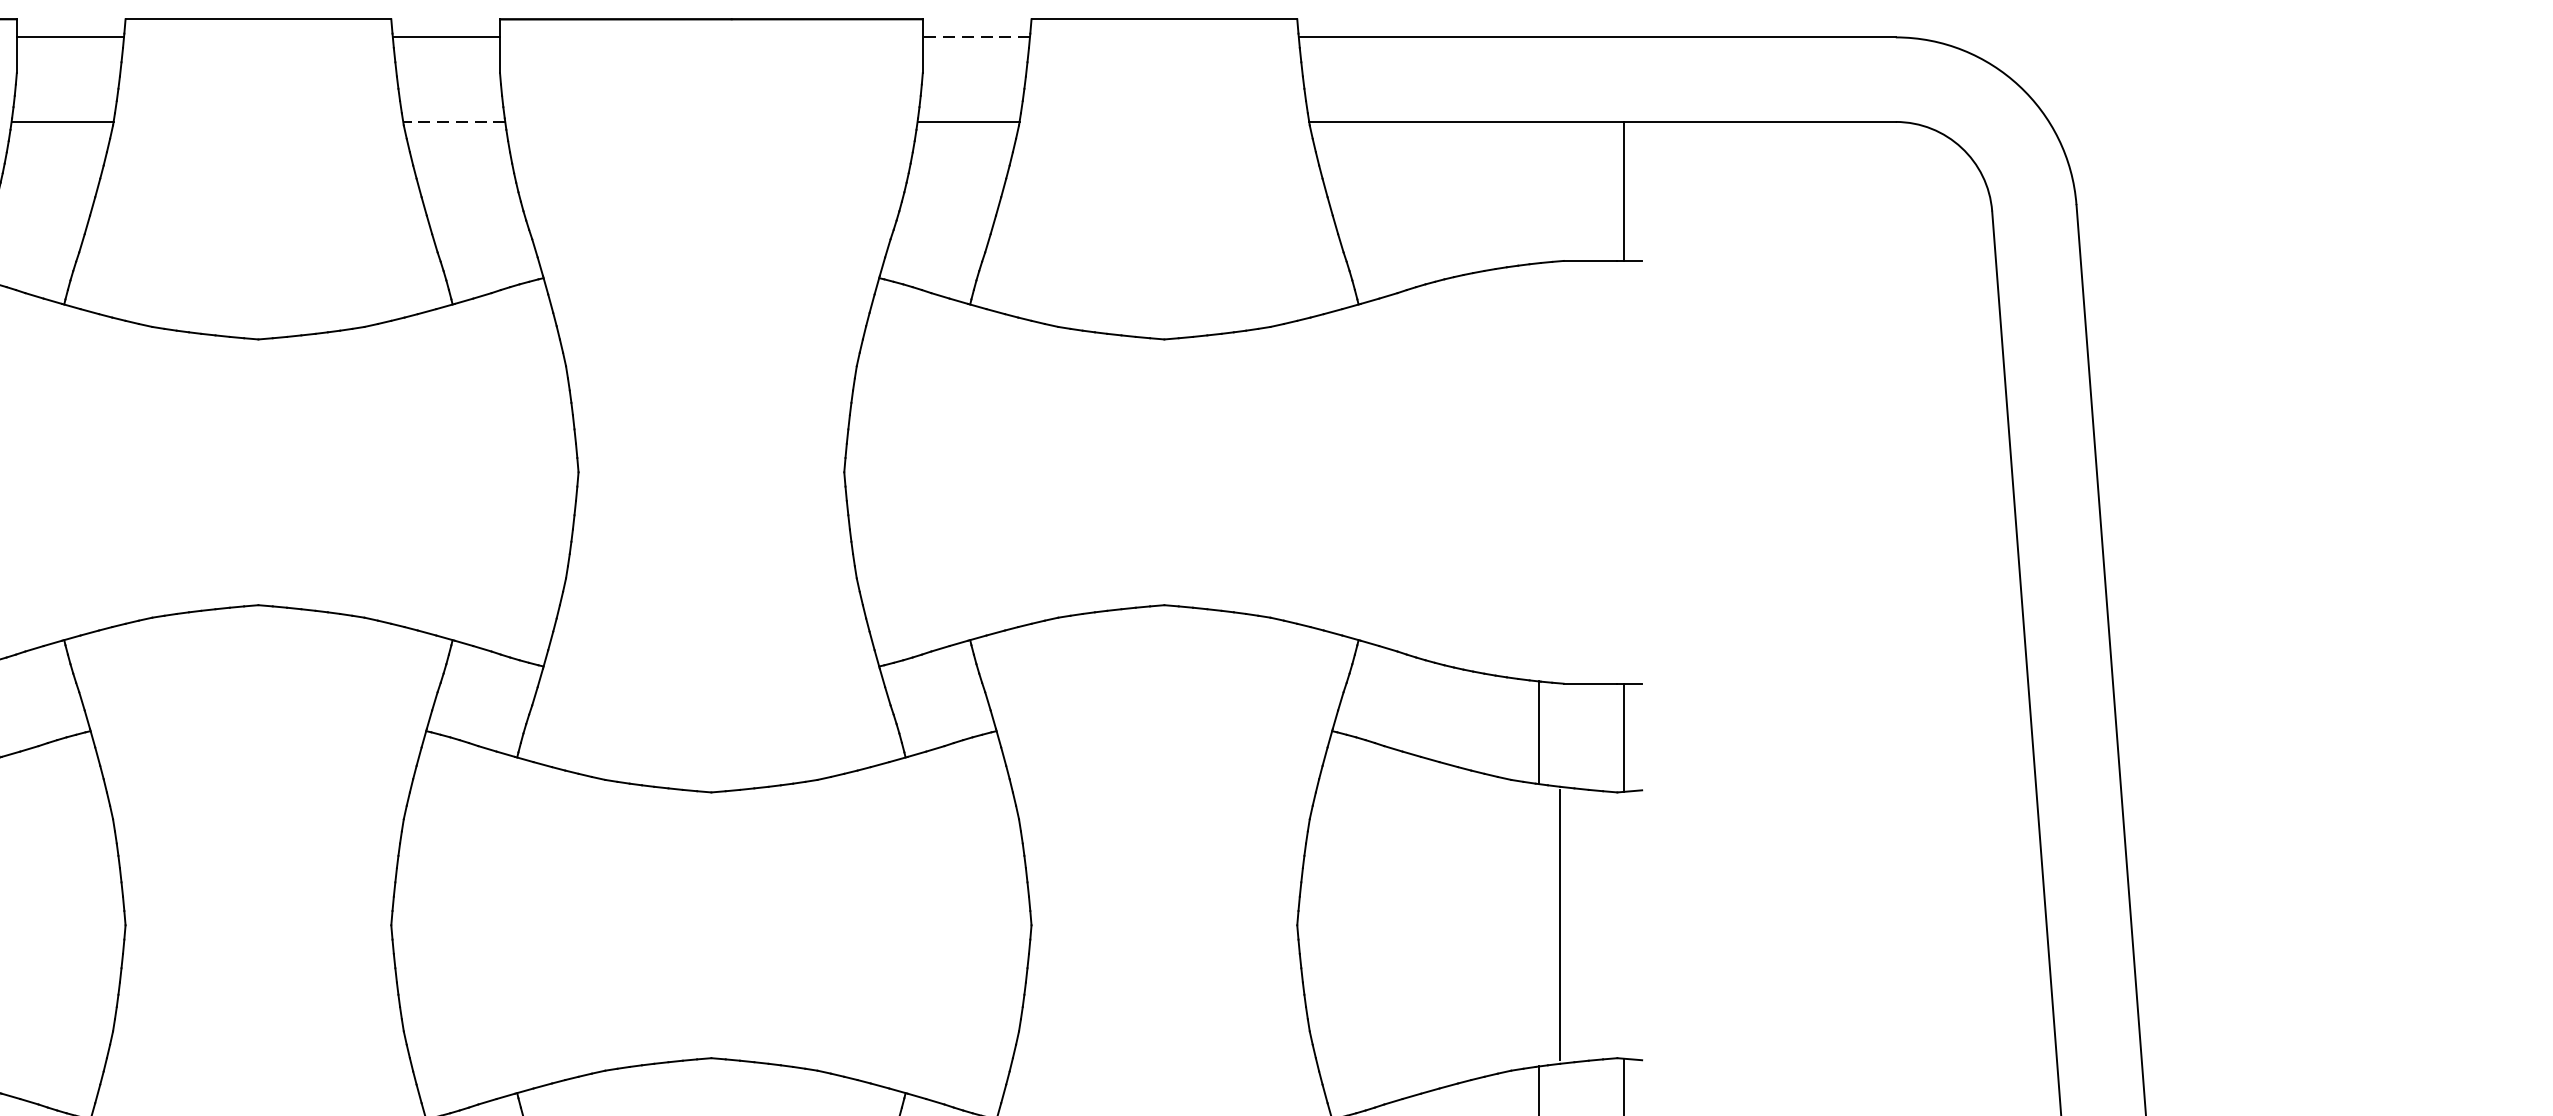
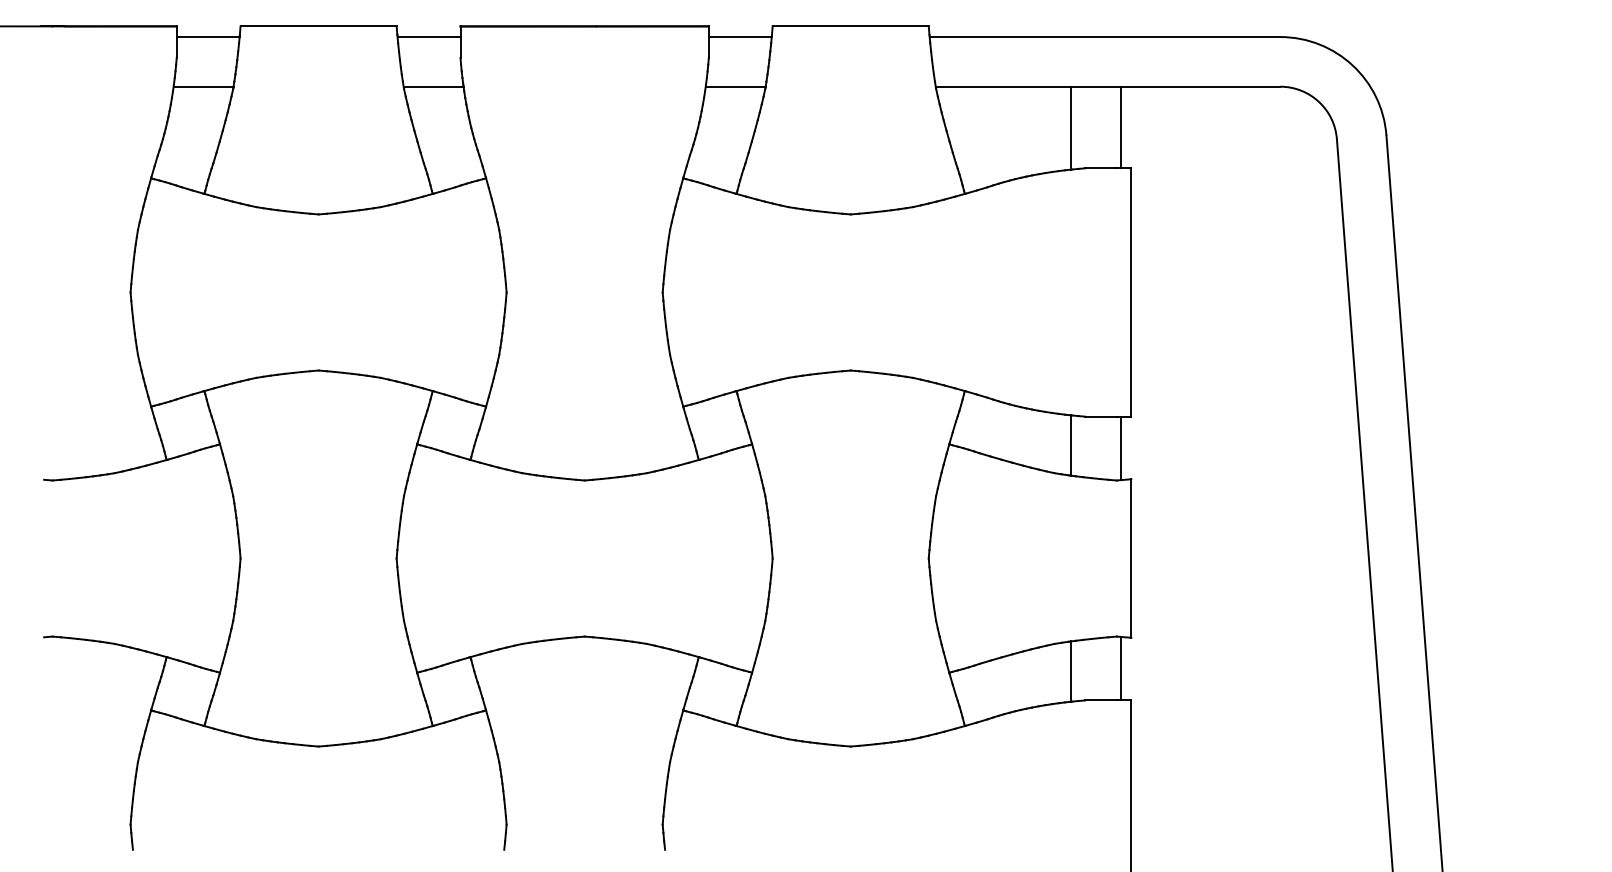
line: (975, 38) -> (739, 37), dashed -> solid
line: (454, 121) -> (433, 86), dashed -> solid
line: (1540, 191) -> (1071, 127), added
line: (1642, 472) -> (1131, 292), added
line: (1560, 925) -> (1131, 558), moved

